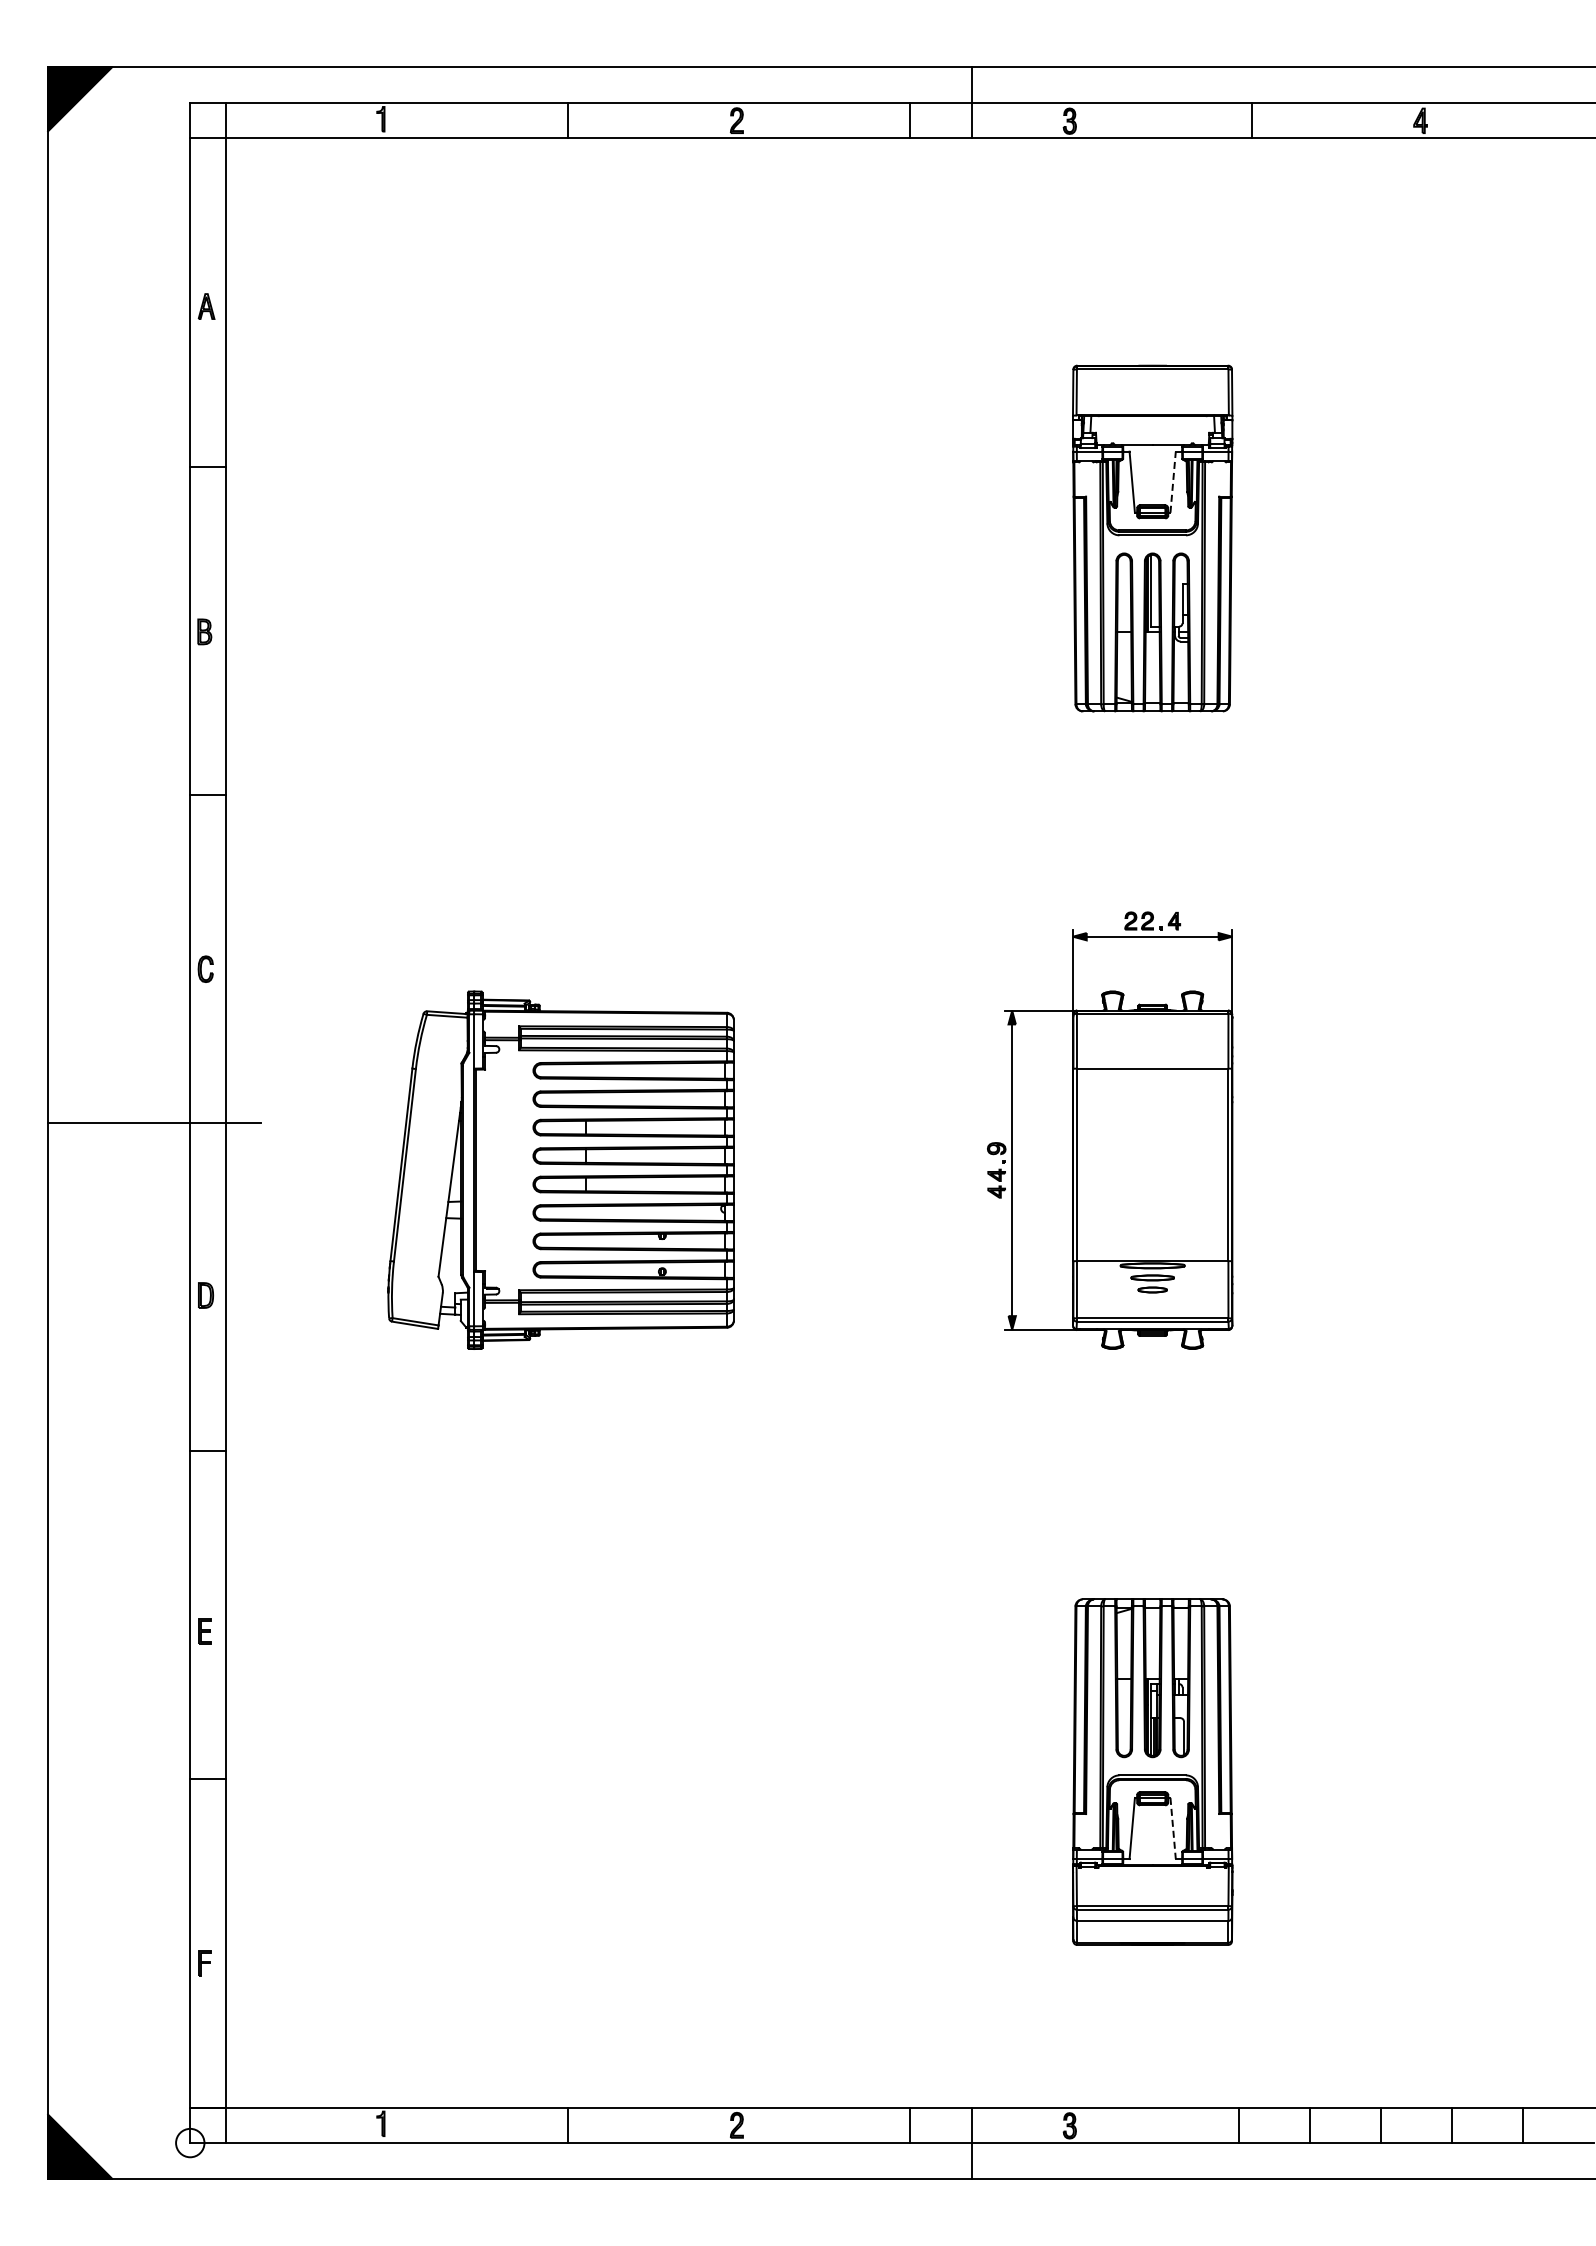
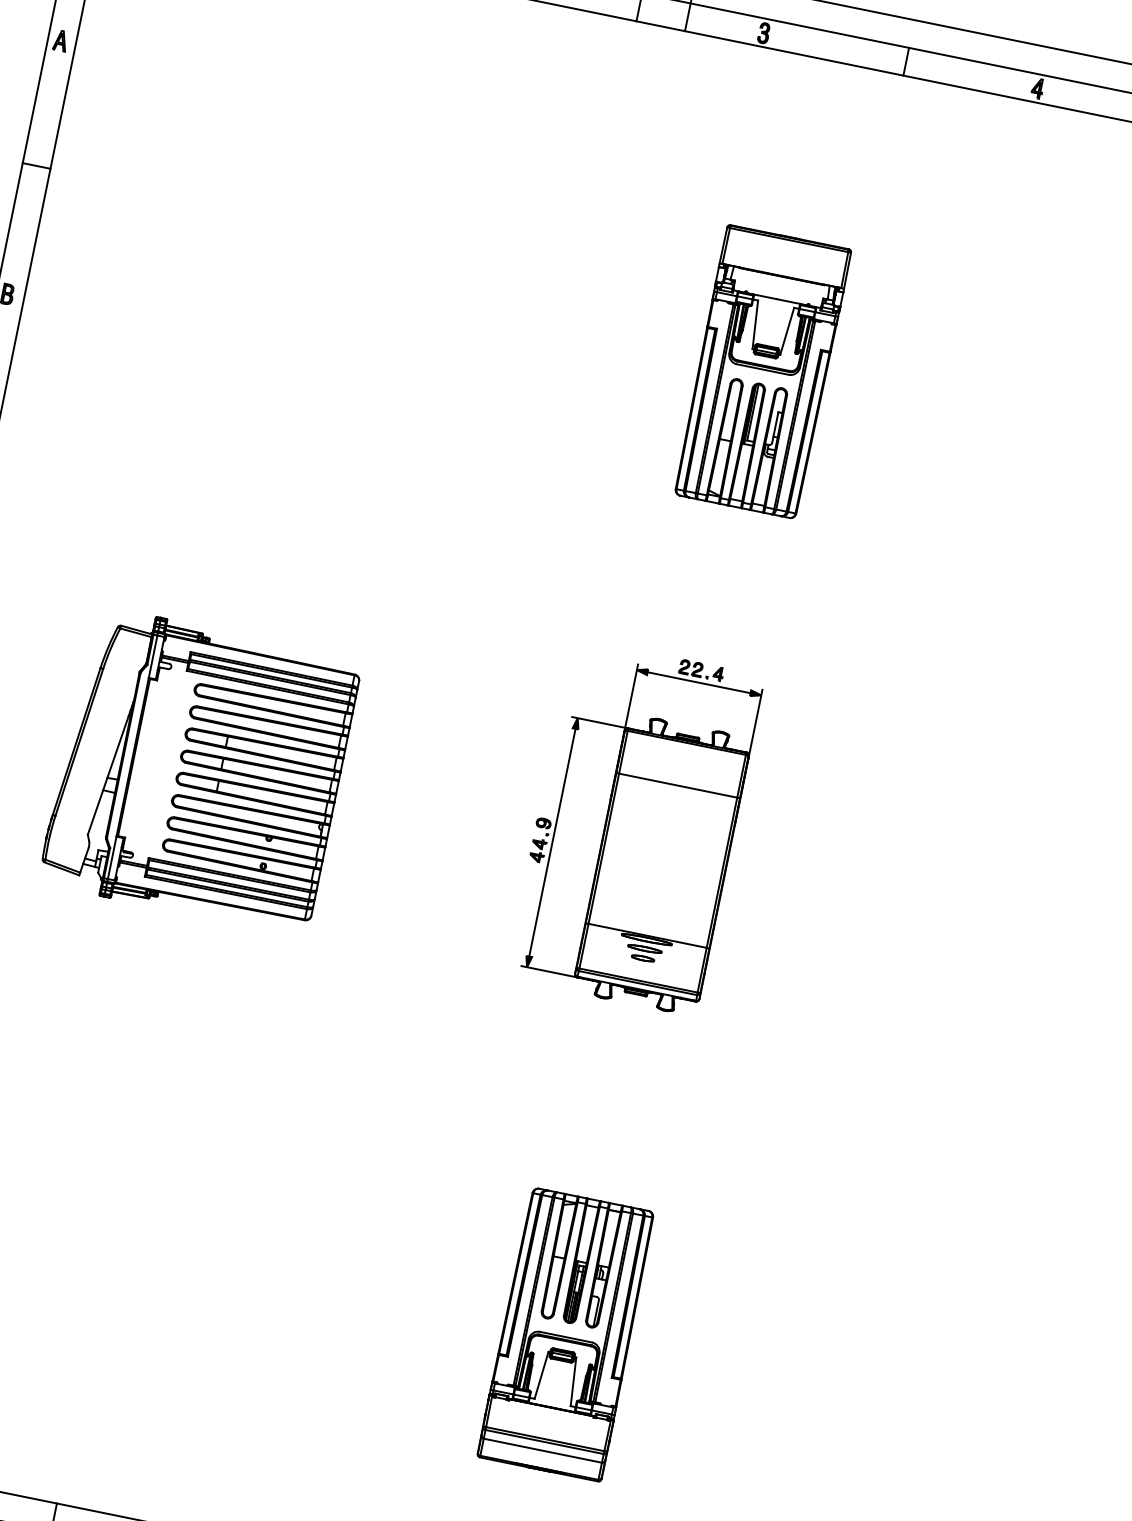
line: (1173, 482) -> (787, 331), dashed -> solid
line: (1173, 1828) -> (573, 1381), dashed -> solid

